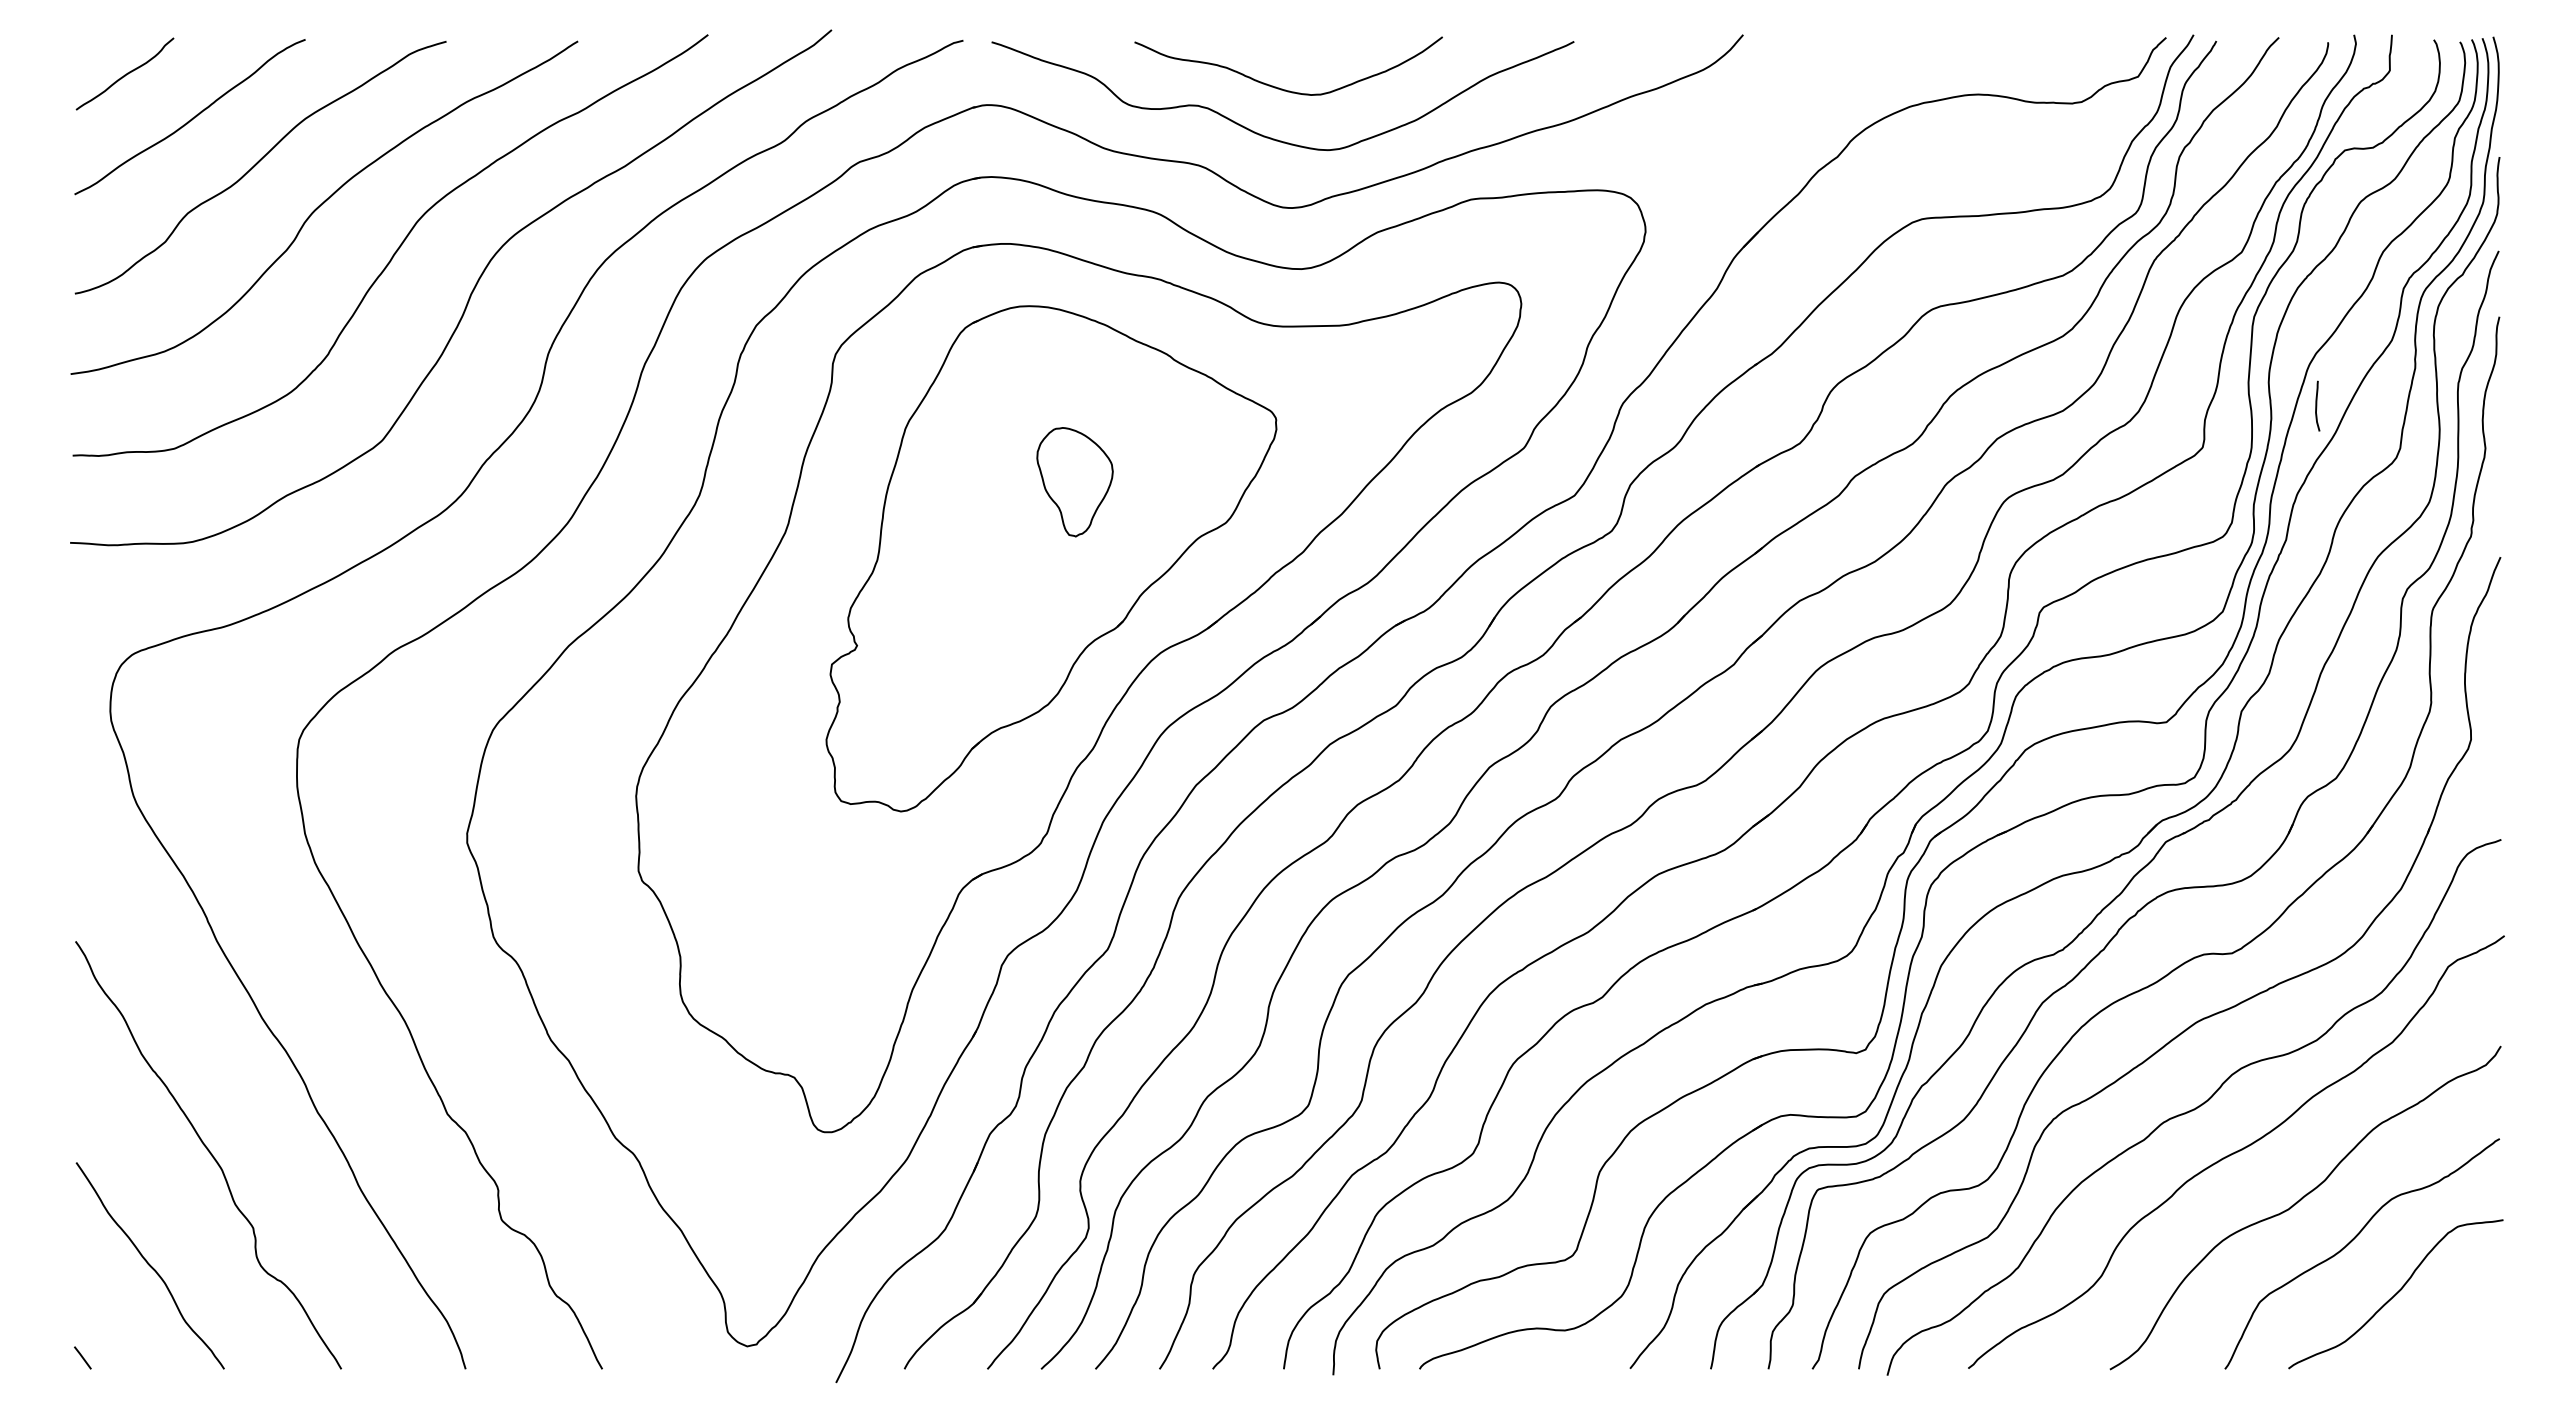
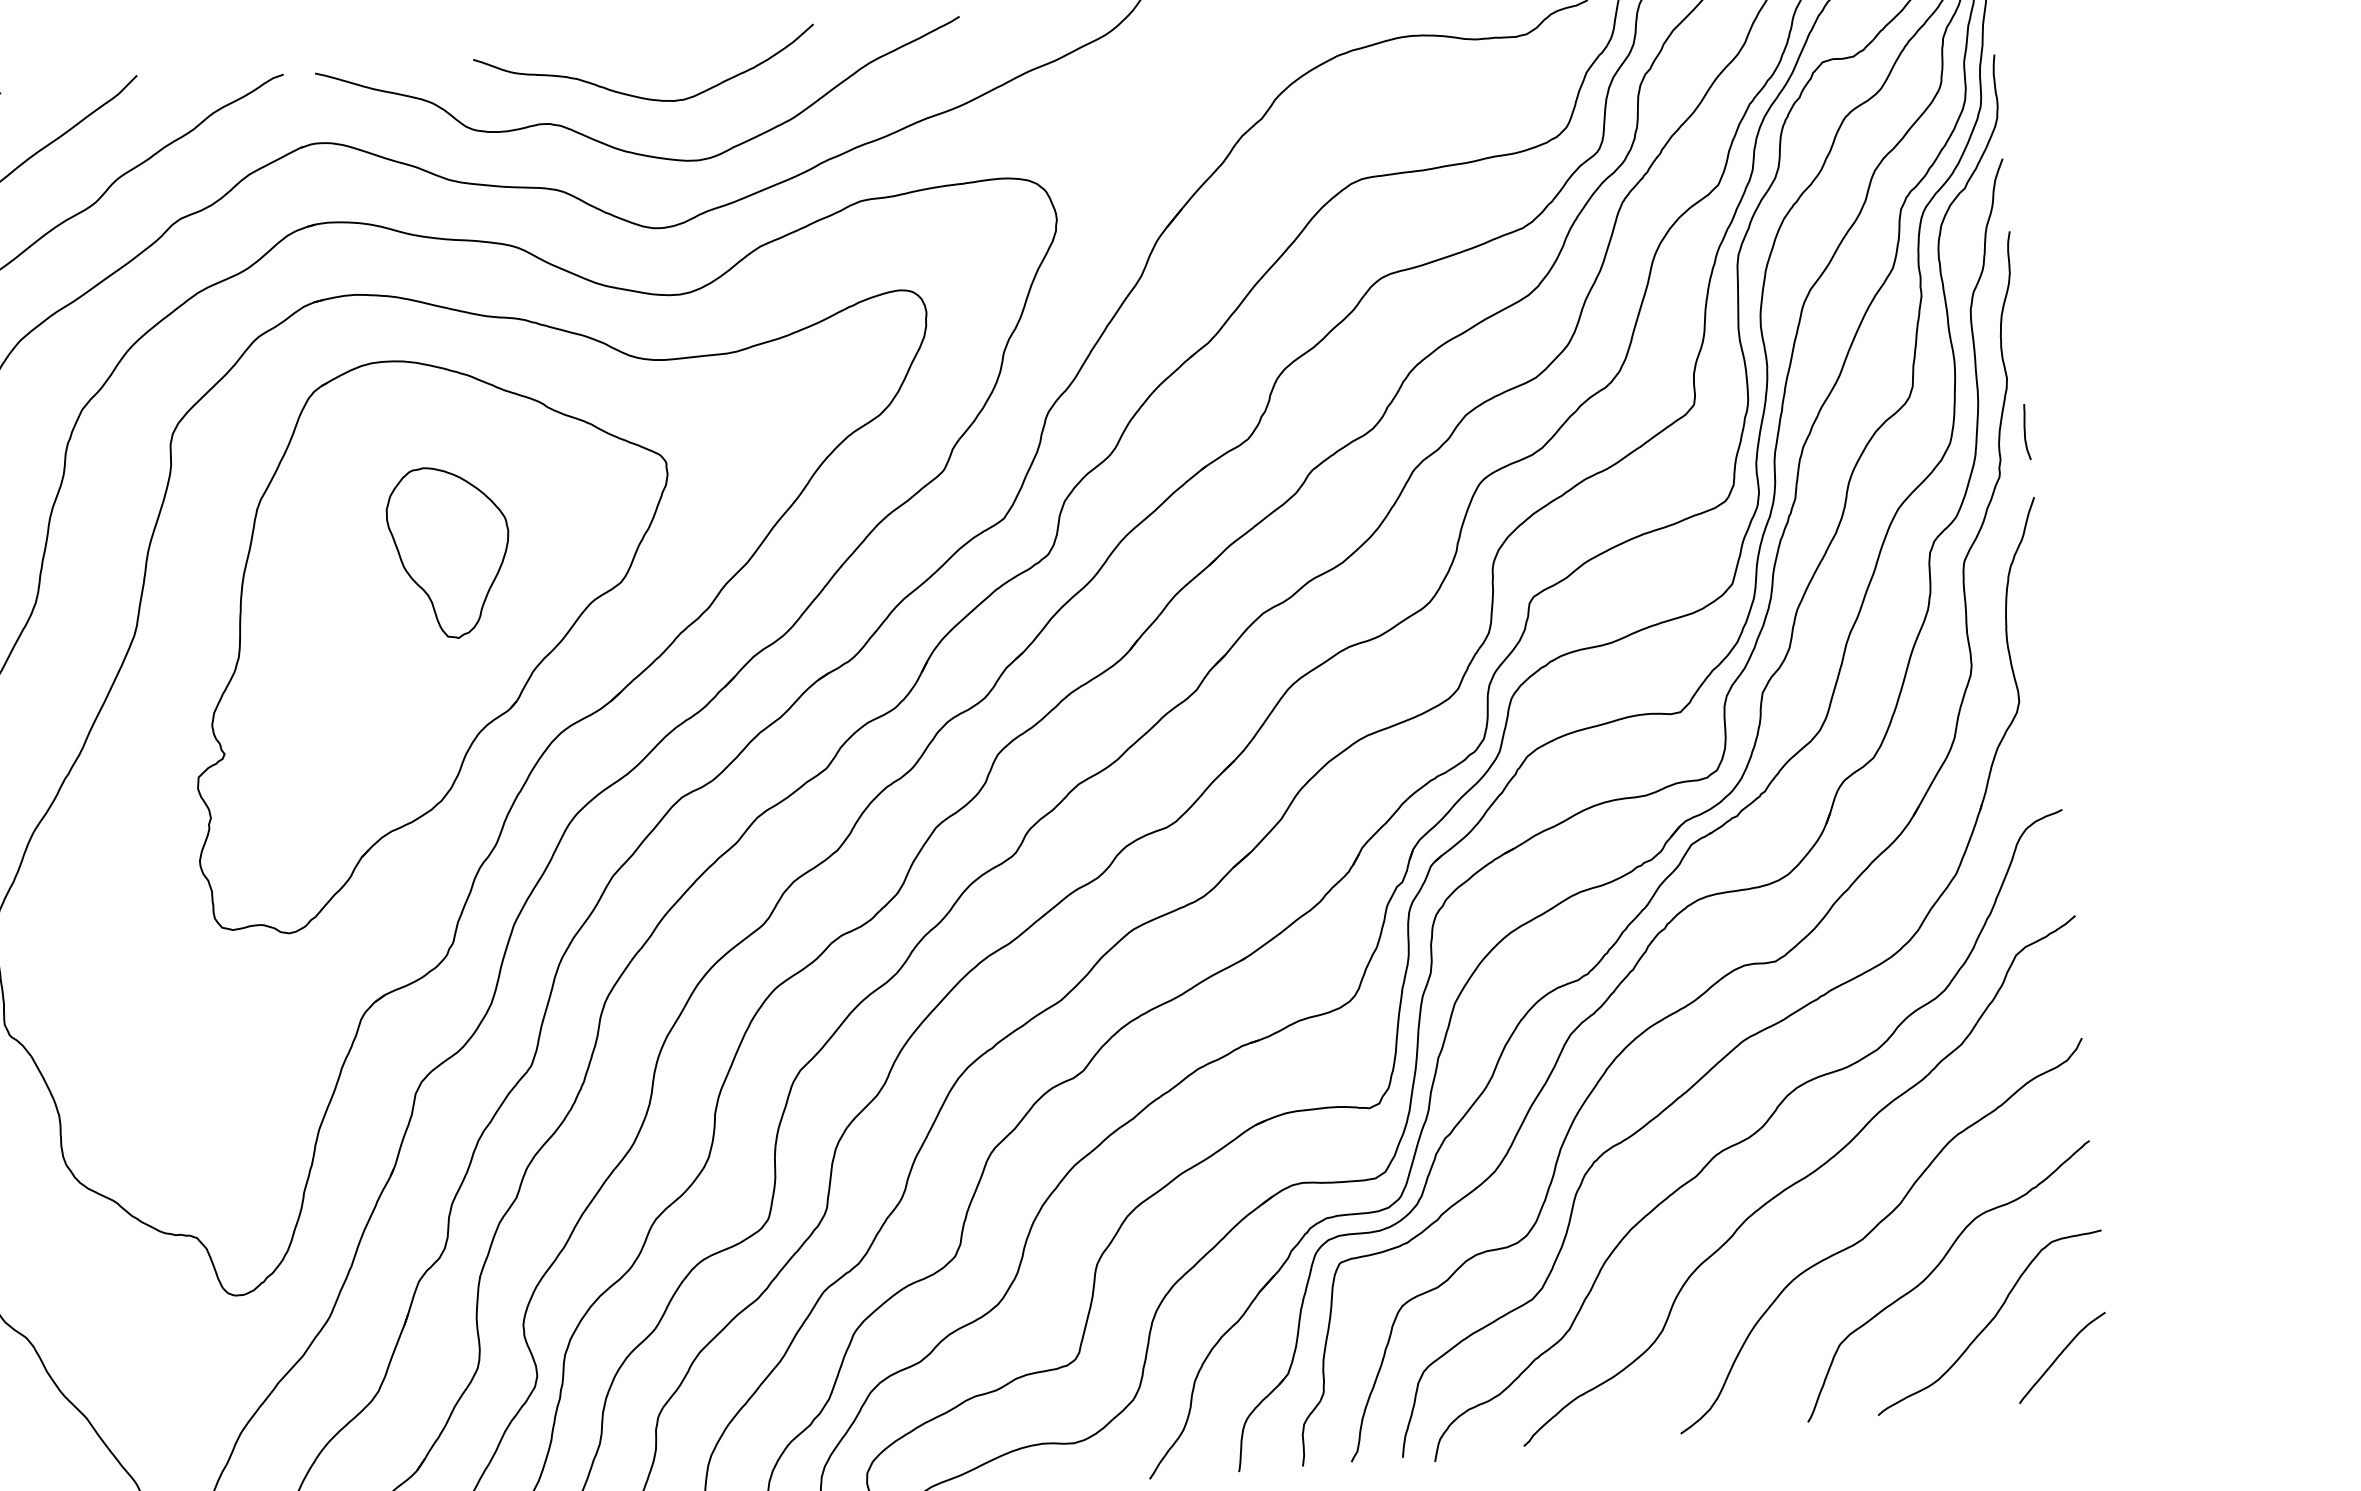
curve: (2317, 405) -> (2026, 431), moved
part: (1074, 481) -> (449, 551), size x1.43
curve: (2456, 1329) -> (2060, 1355), added

